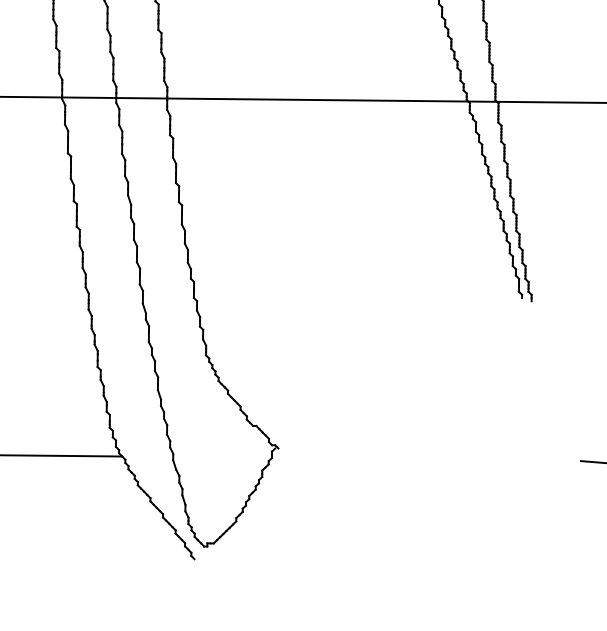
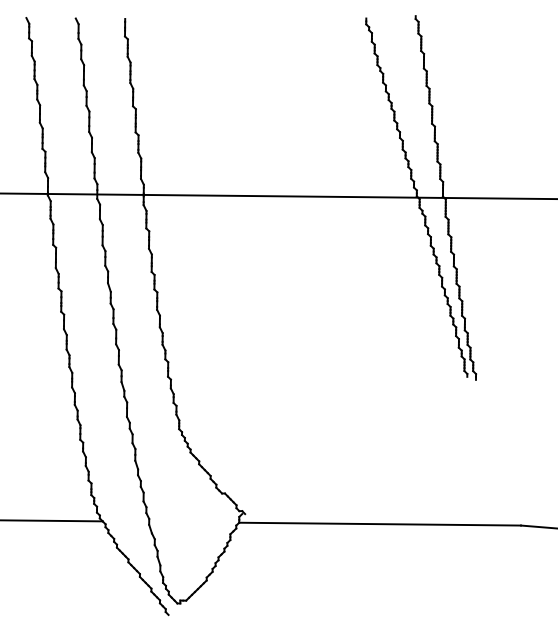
line: (426, 458) -> (380, 523), added

